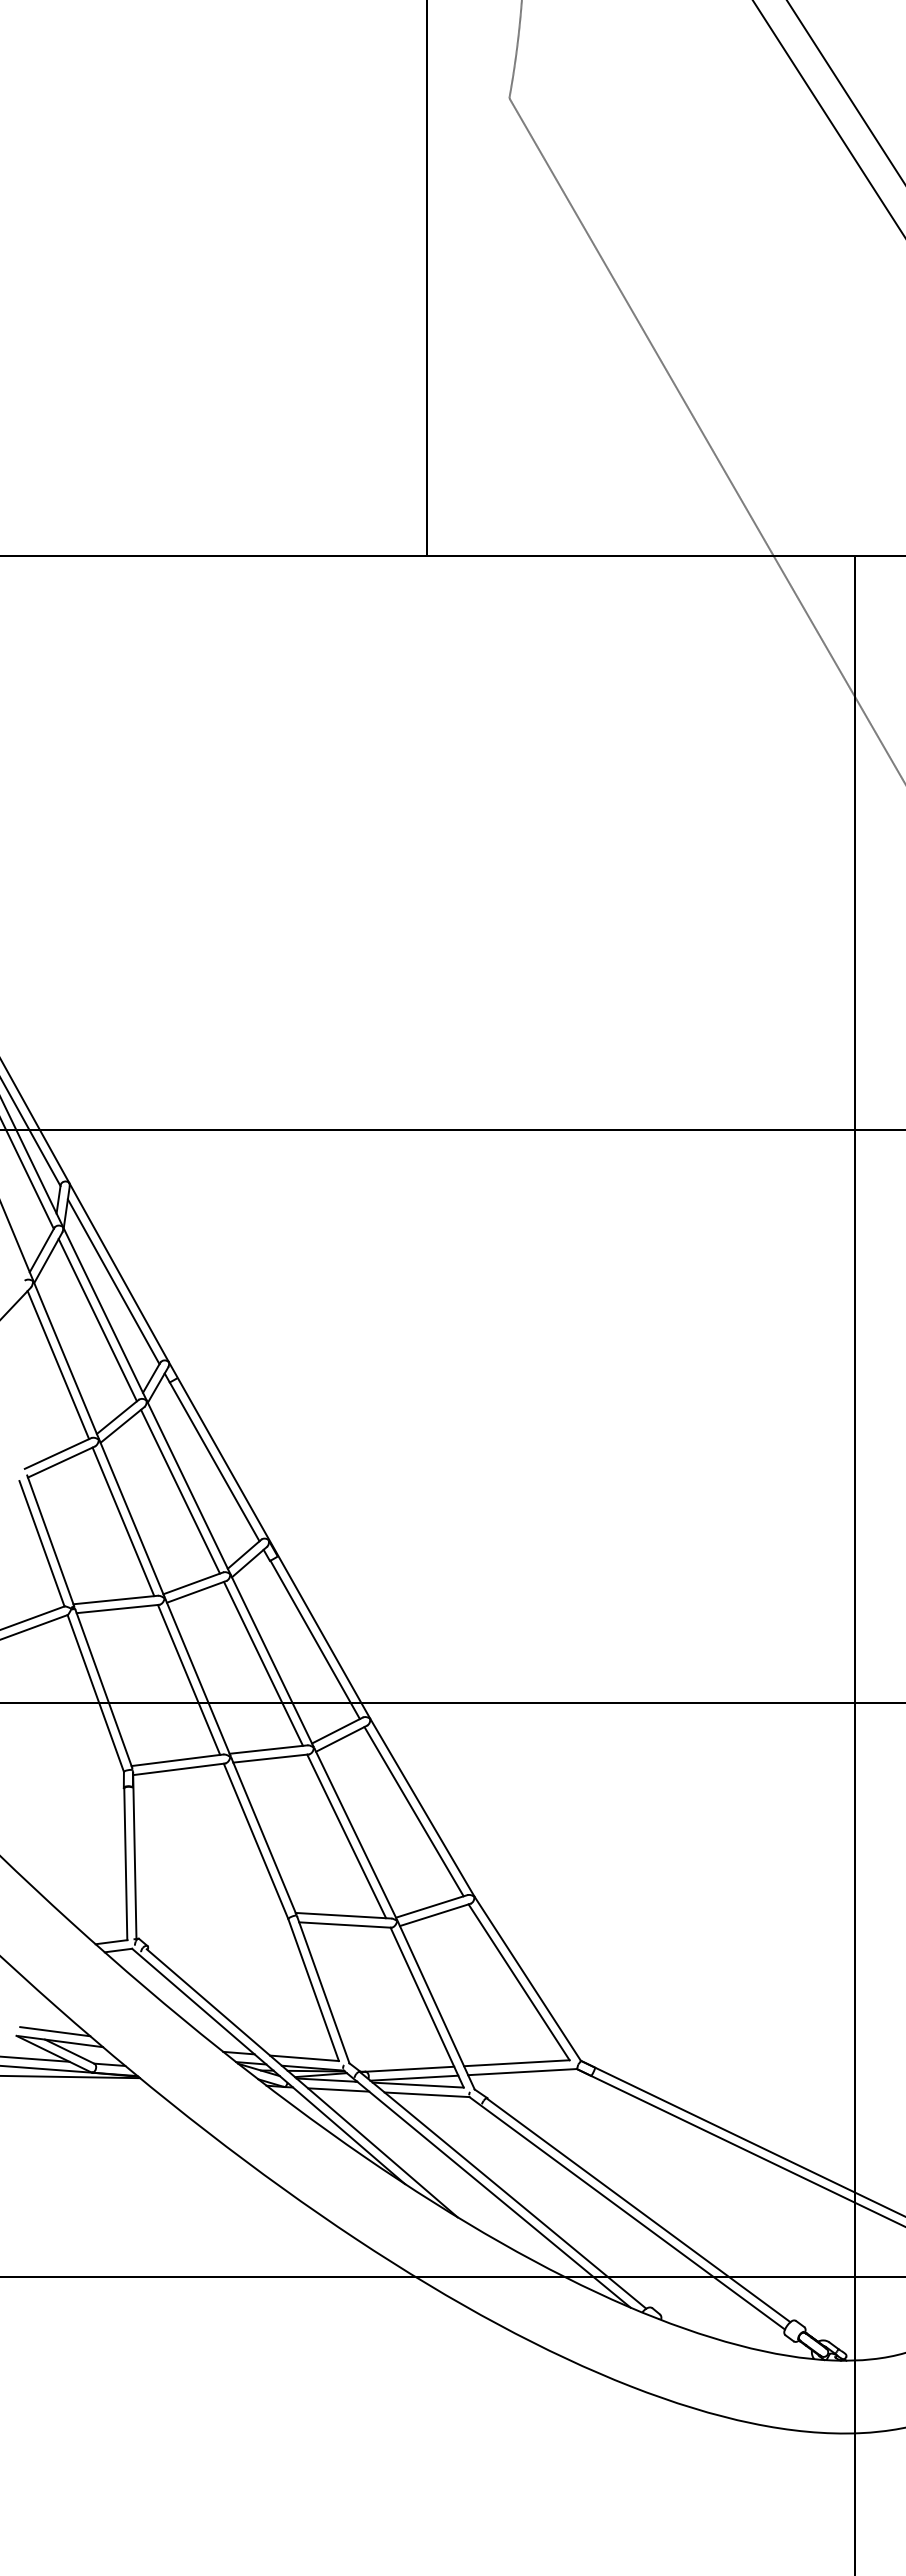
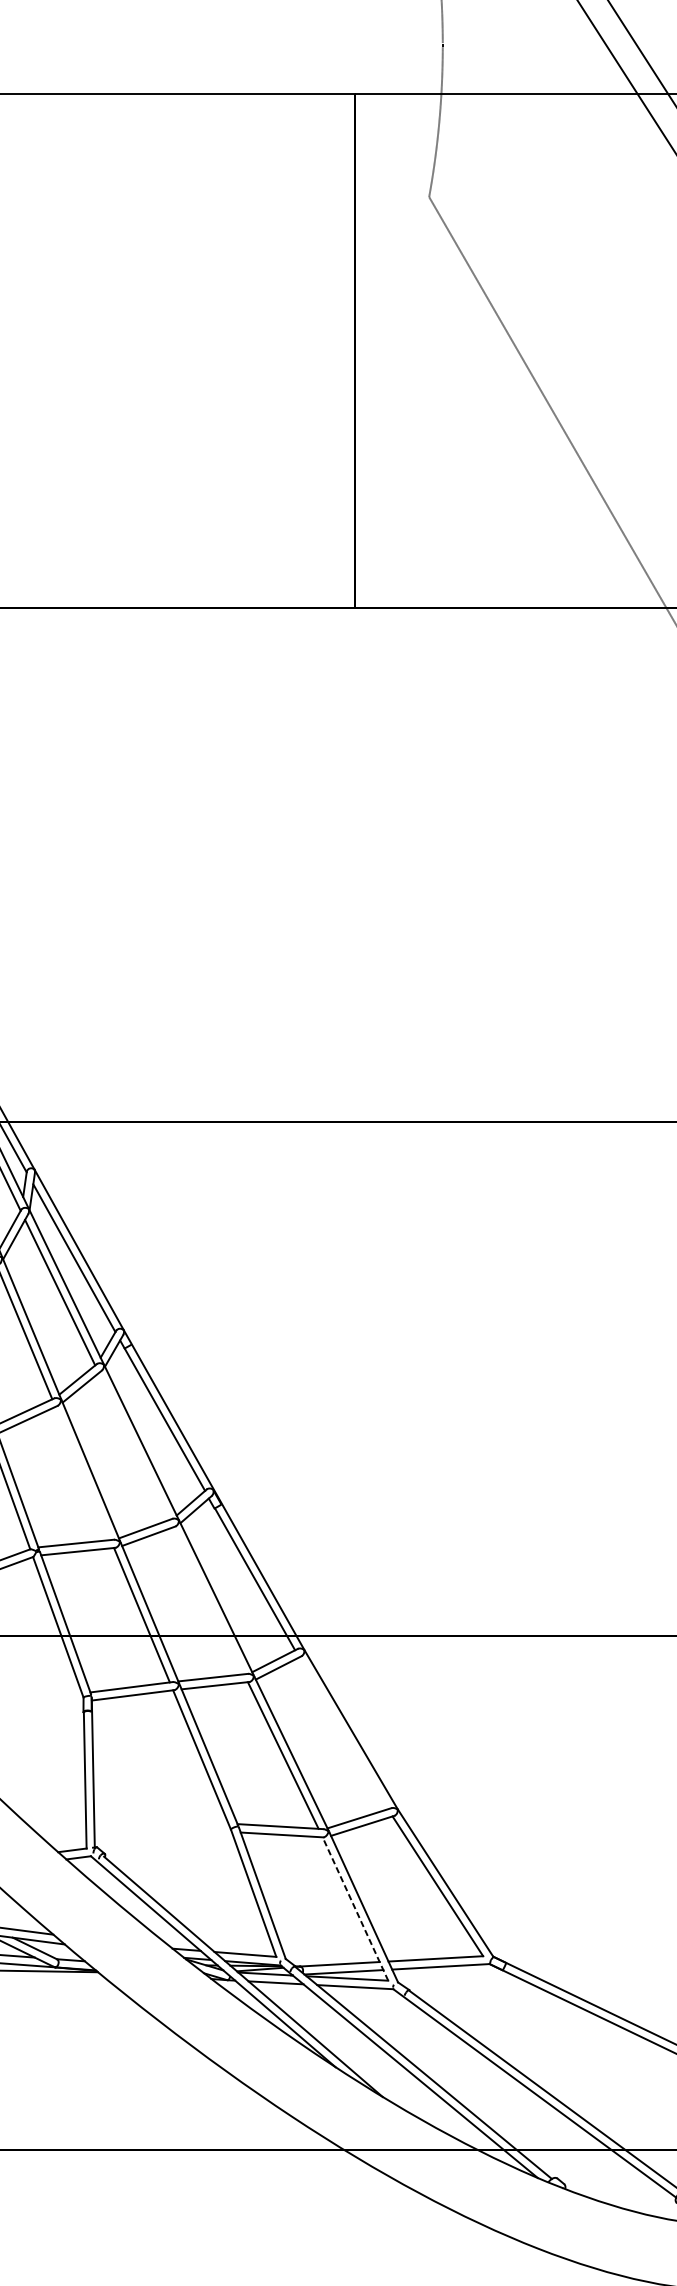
line: (180, 1491) -> (134, 1446), removed
line: (123, 1521) -> (83, 1473), removed
line: (263, 1663) -> (208, 1600), removed
line: (413, 1811) -> (343, 1733), removed
line: (427, 2007) -> (355, 1908), solid -> dashed

